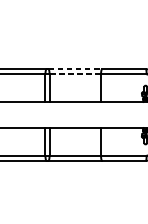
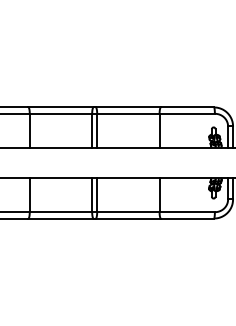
line: (75, 69) -> (128, 107), dashed -> solid
line: (74, 74) -> (127, 113), dashed -> solid

